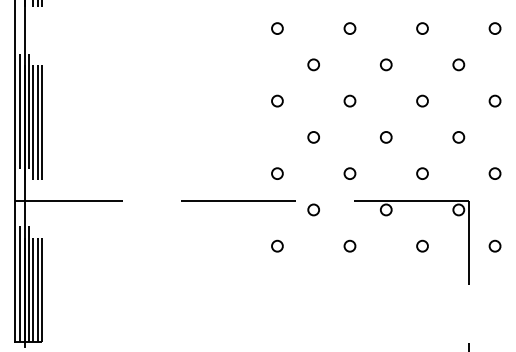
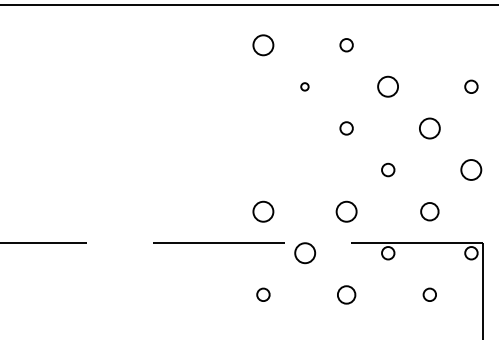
circle: (277, 28) -> (263, 45), size x1.6
circle: (422, 28) -> (429, 45), removed
circle: (313, 64) -> (304, 86), size x0.6
circle: (386, 64) -> (388, 86), size x1.6
circle: (277, 100) -> (263, 127), removed
circle: (422, 100) -> (429, 127), size x1.6
circle: (313, 137) -> (304, 170), removed
circle: (458, 137) -> (471, 170), size x1.6
circle: (277, 173) -> (263, 211), size x1.6
circle: (349, 173) -> (346, 211), size x1.6
circle: (422, 173) -> (429, 211), size x1.4
circle: (313, 209) -> (304, 252), size x1.6
circle: (349, 245) -> (346, 294), size x1.4

